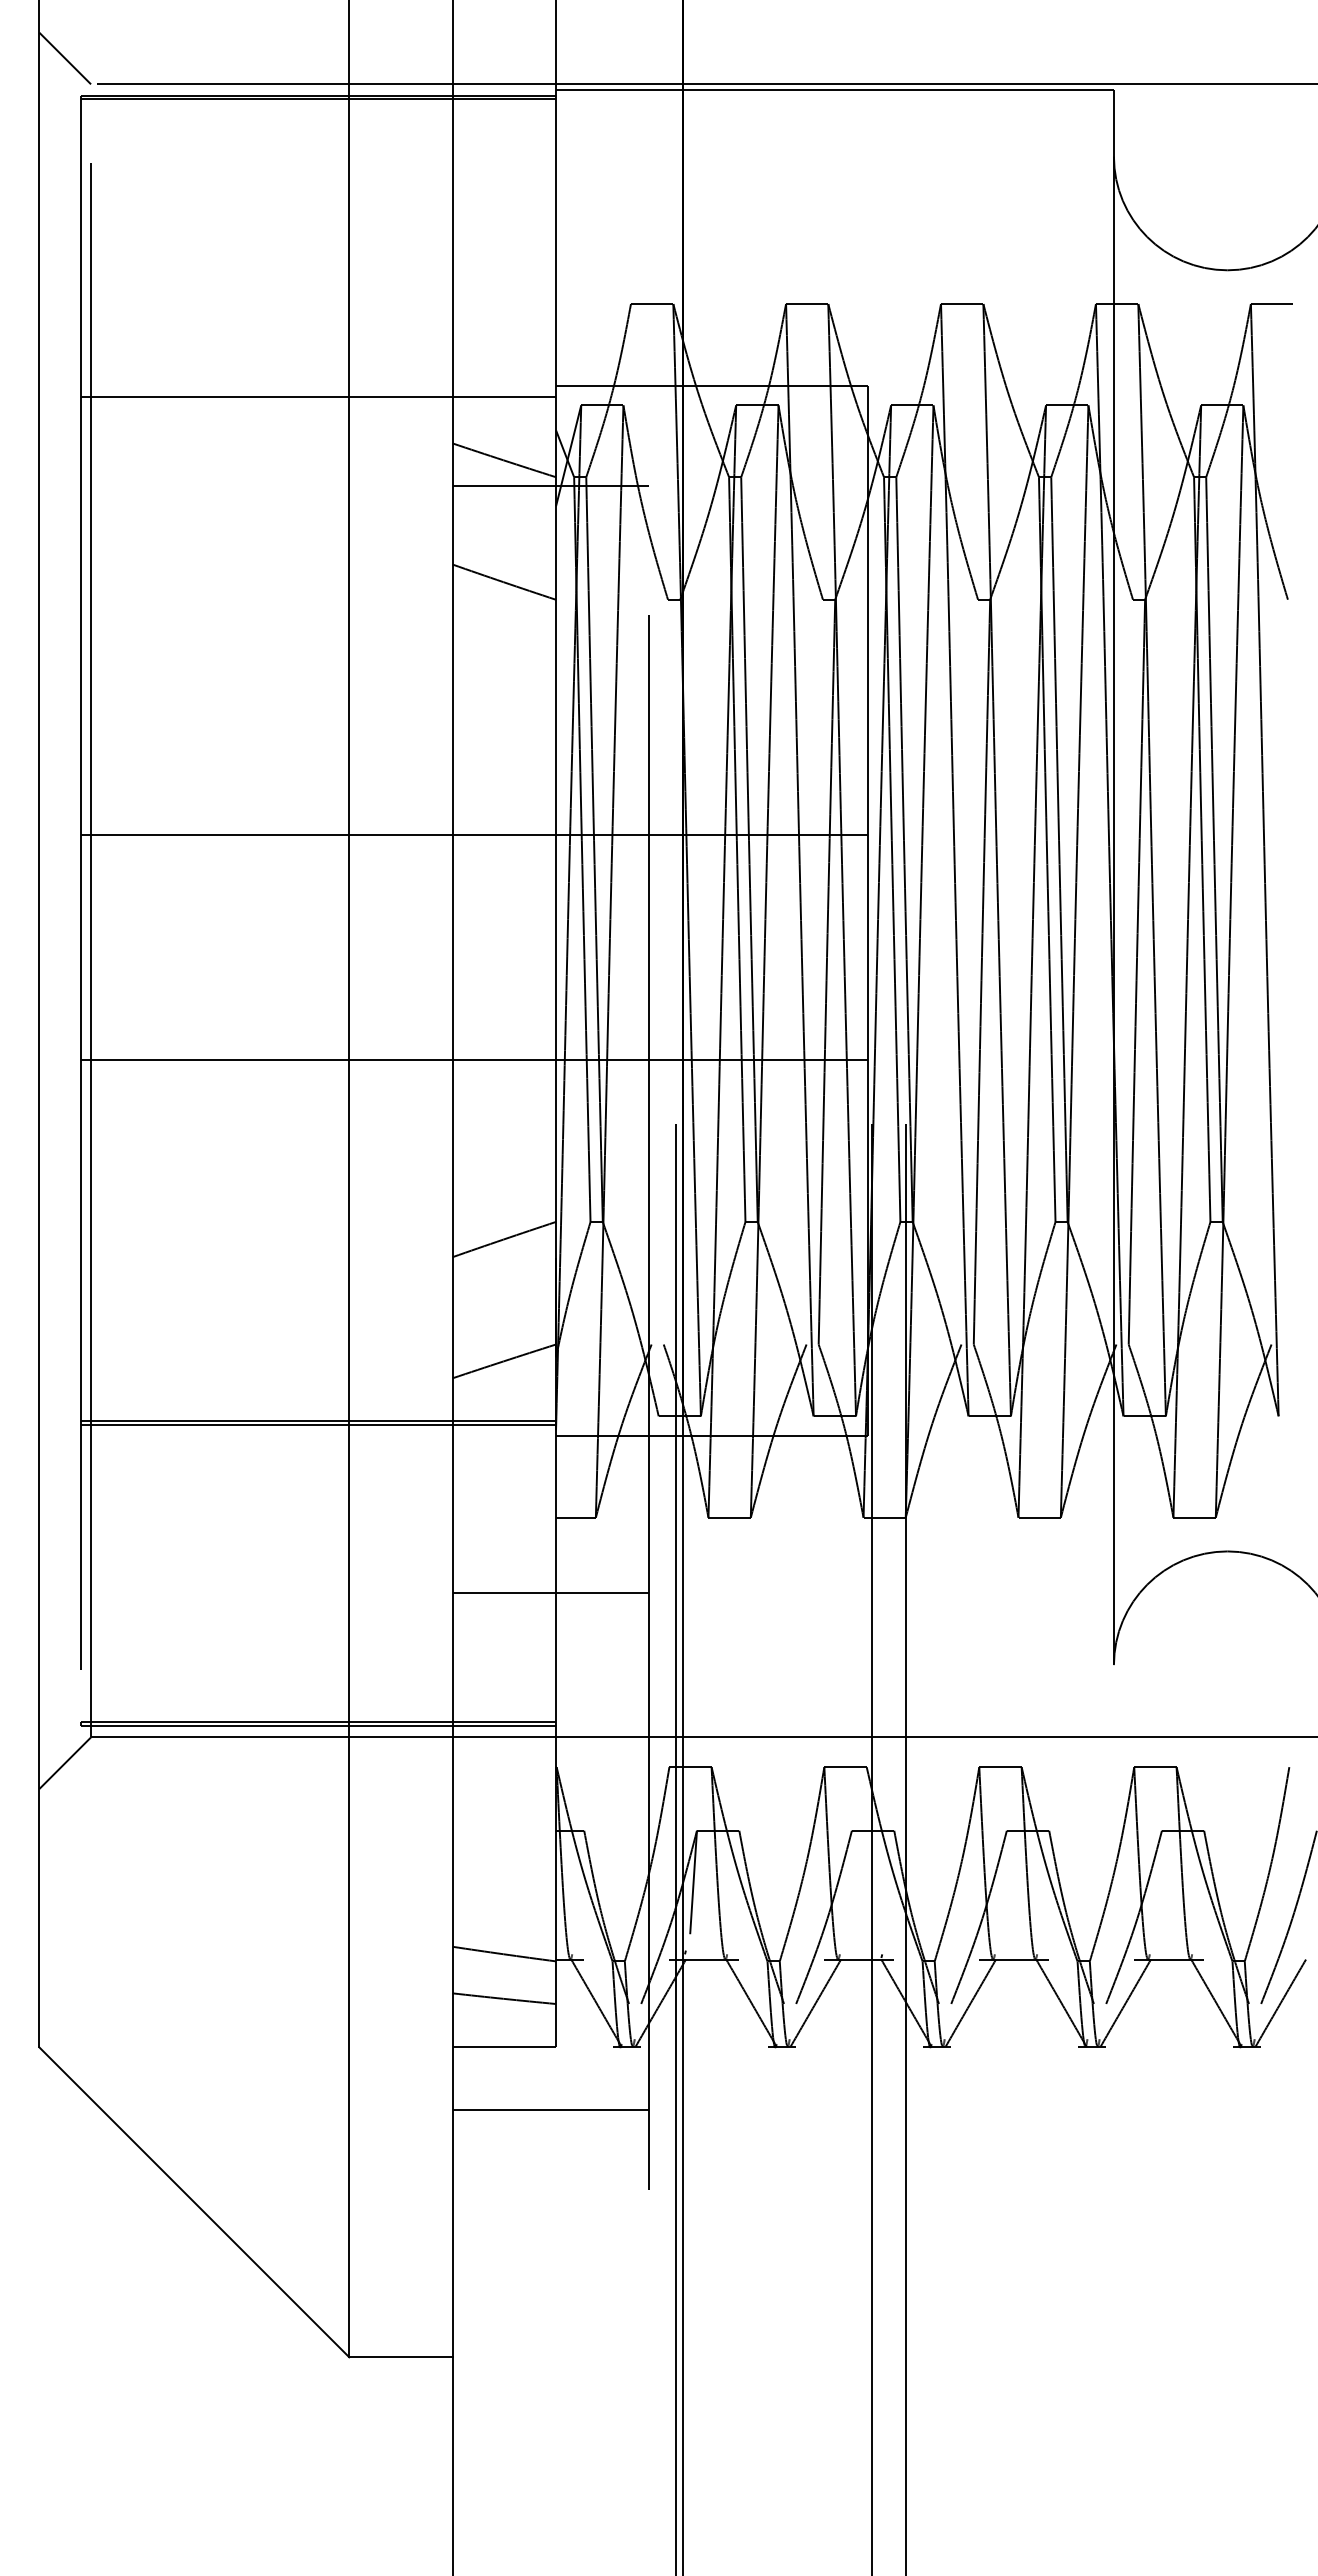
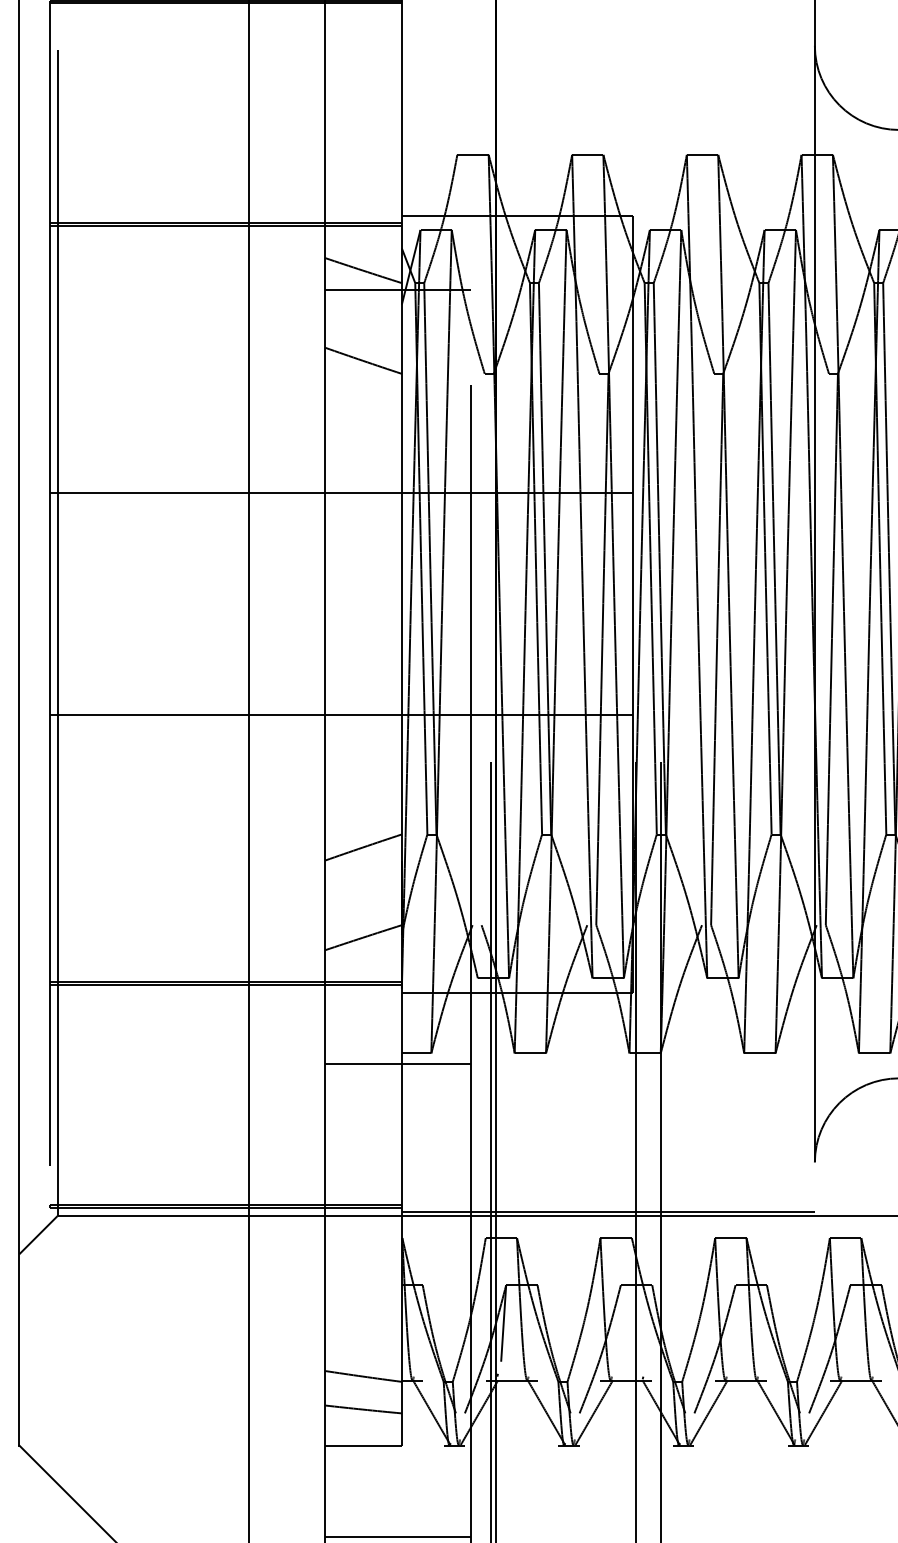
line: (318, 400) -> (226, 226), added
line: (473, 835) -> (340, 493), moved
line: (550, 1592) -> (397, 1064), moved
line: (834, 1732) -> (608, 1212), added
line: (550, 2109) -> (397, 1536), moved

